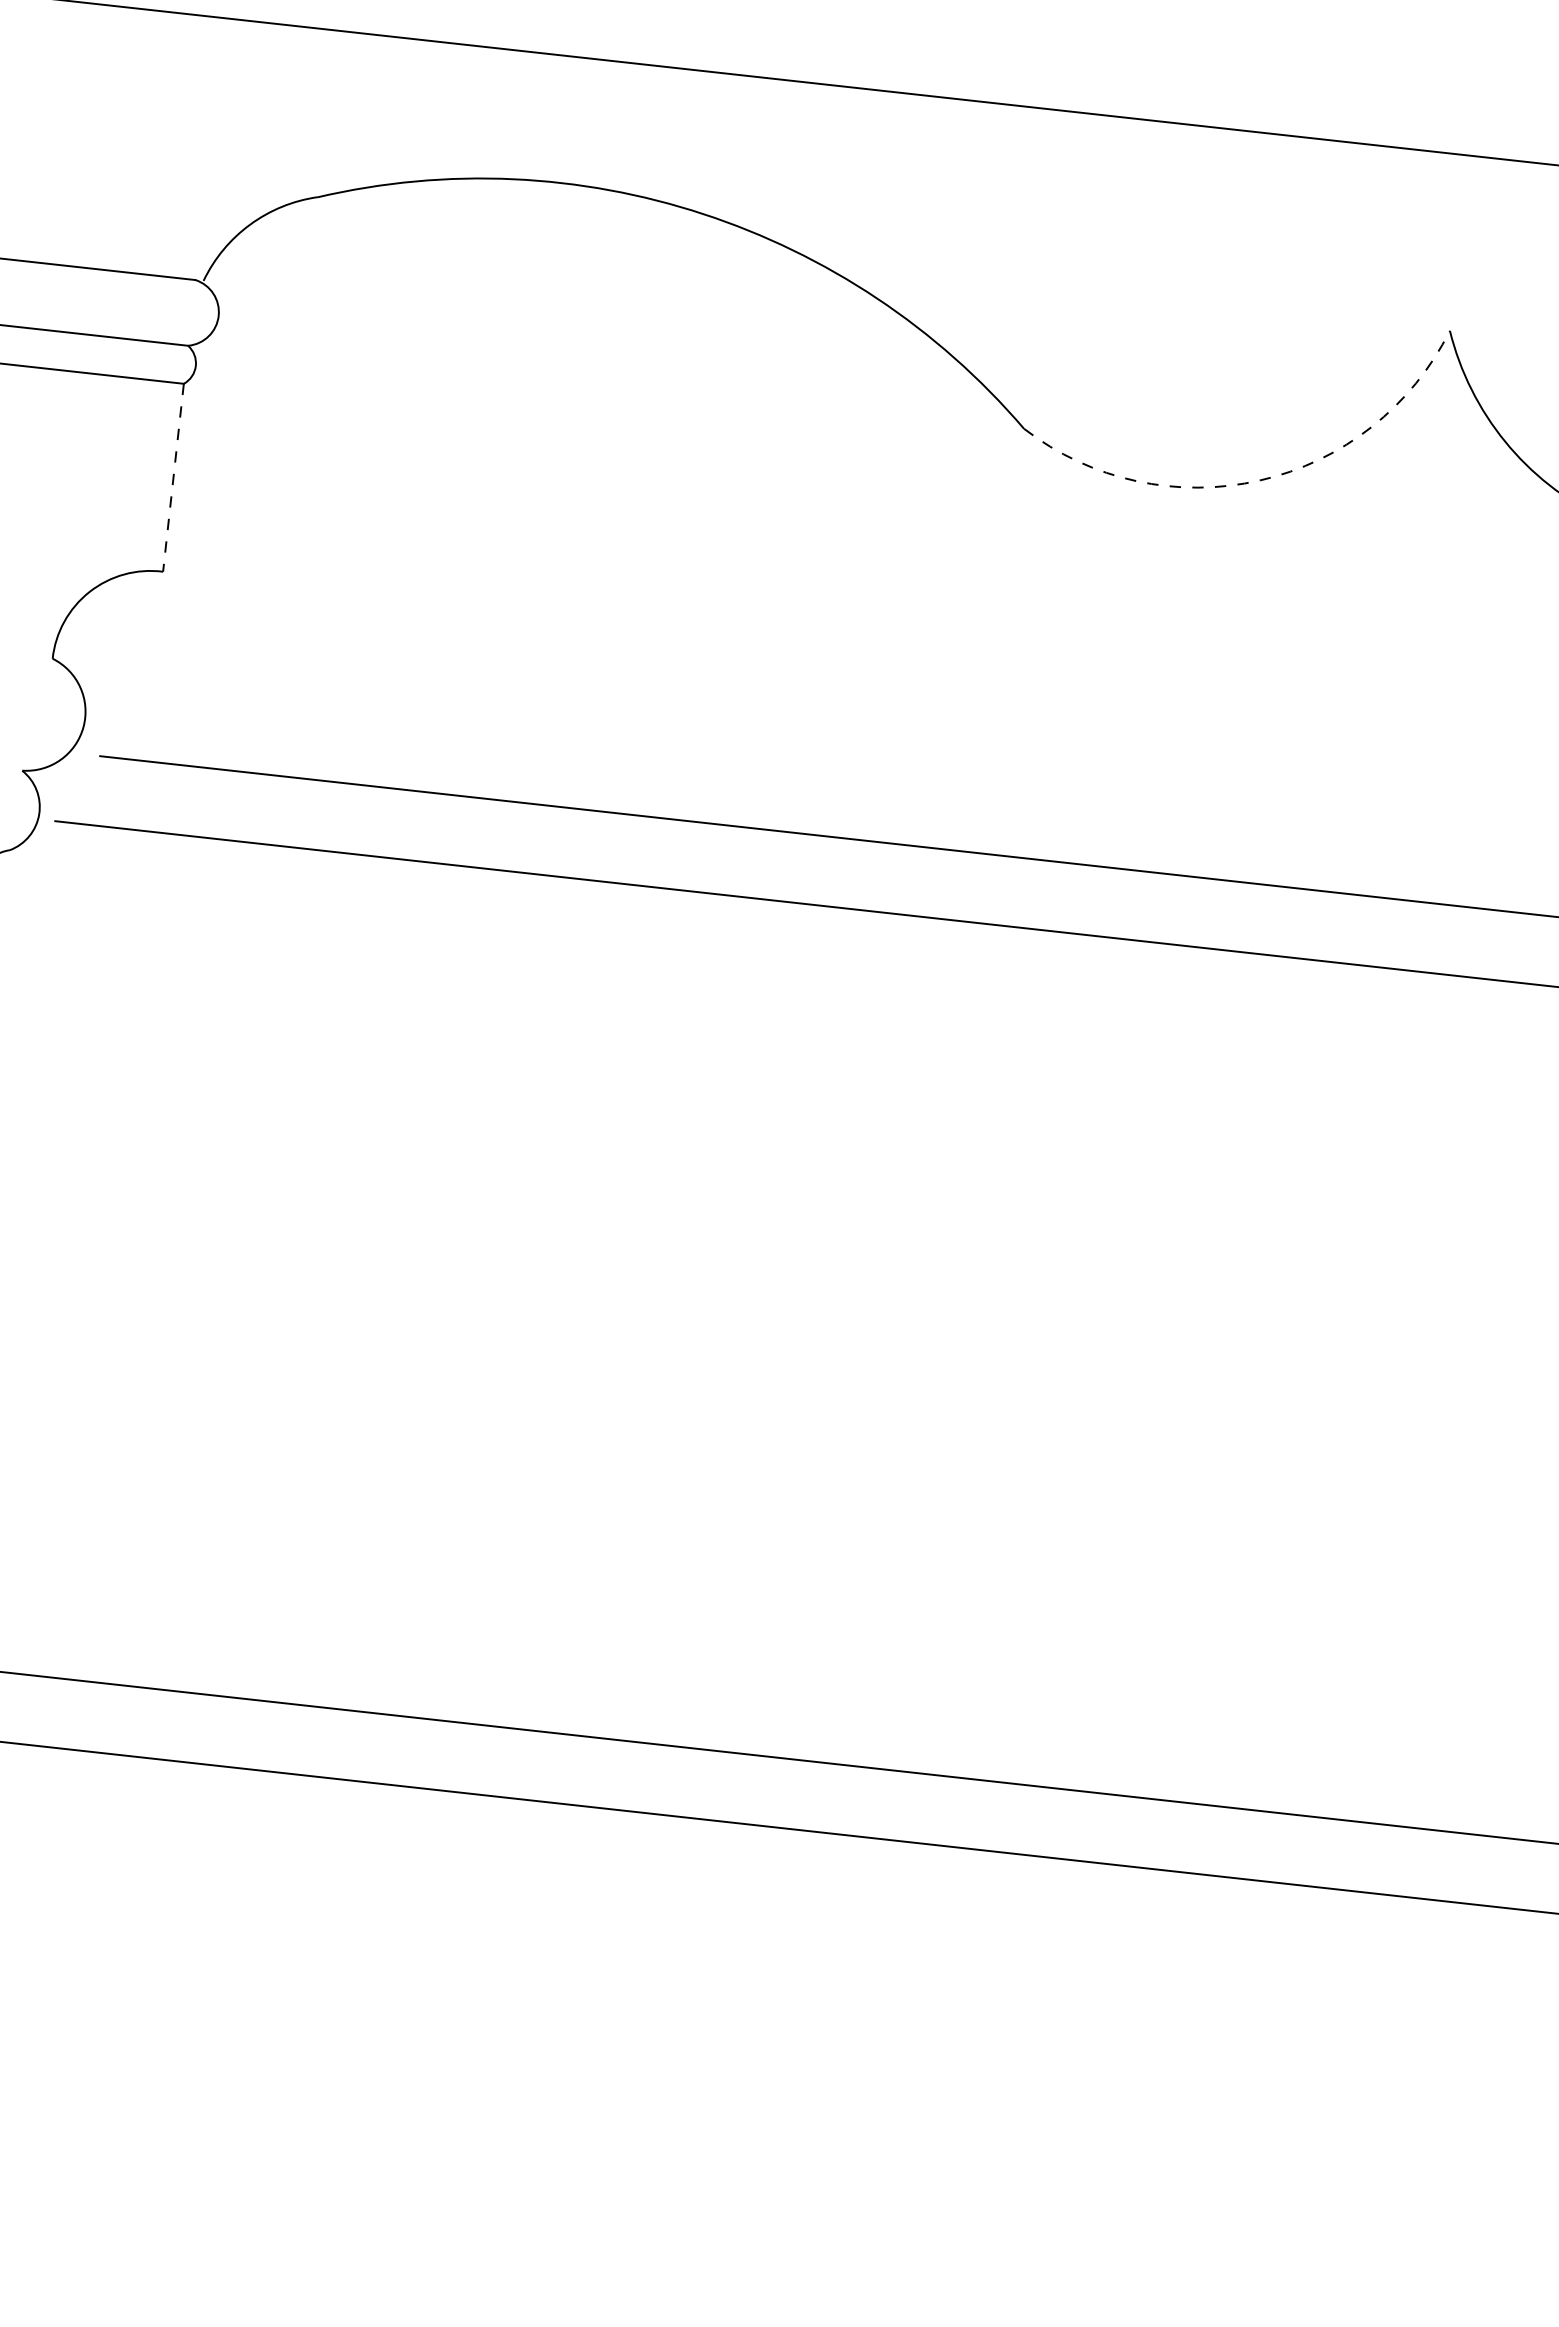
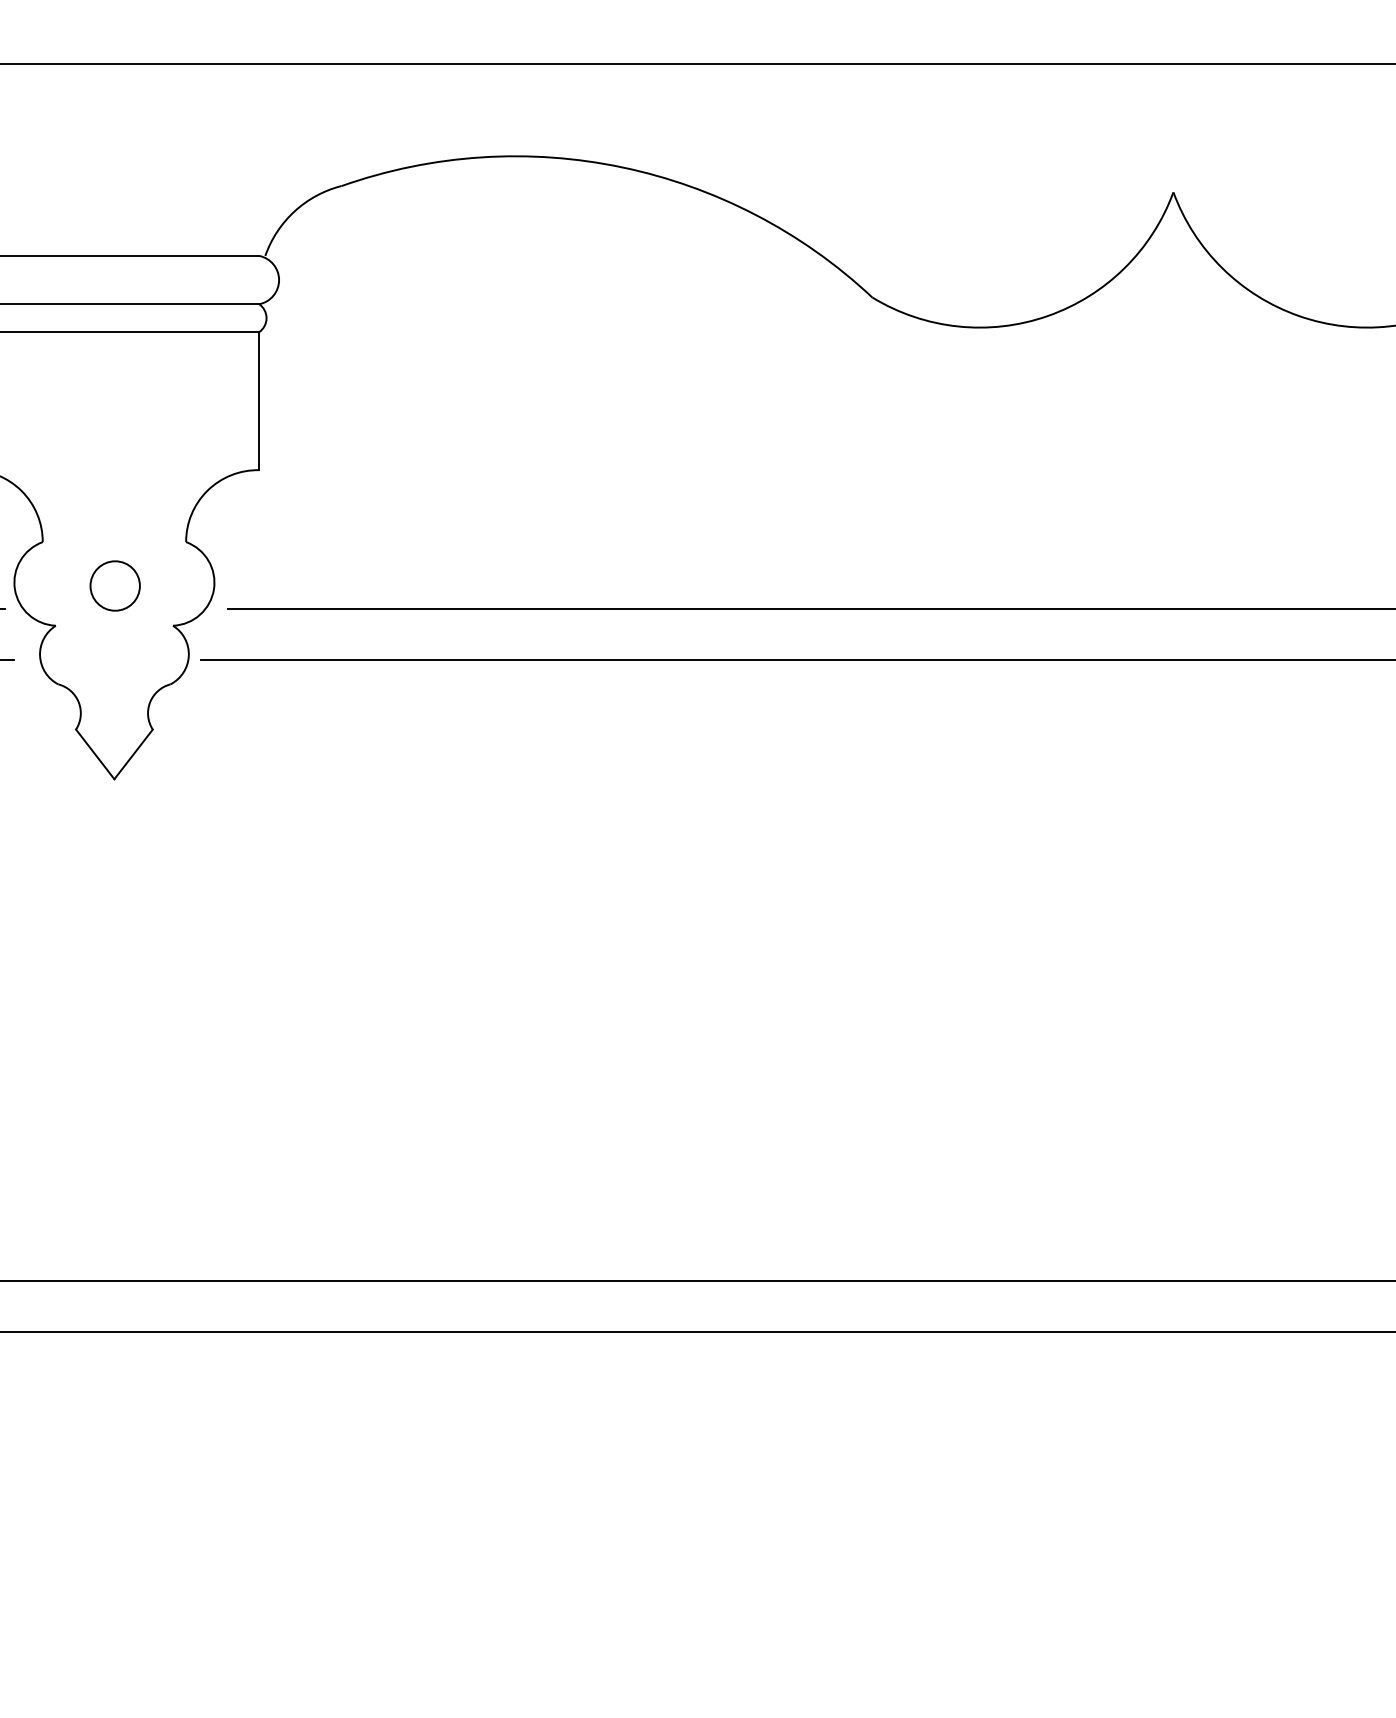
line: (173, 478) -> (259, 401), dashed -> solid
arc: (1259, 480) -> (1047, 316), dashed -> solid

